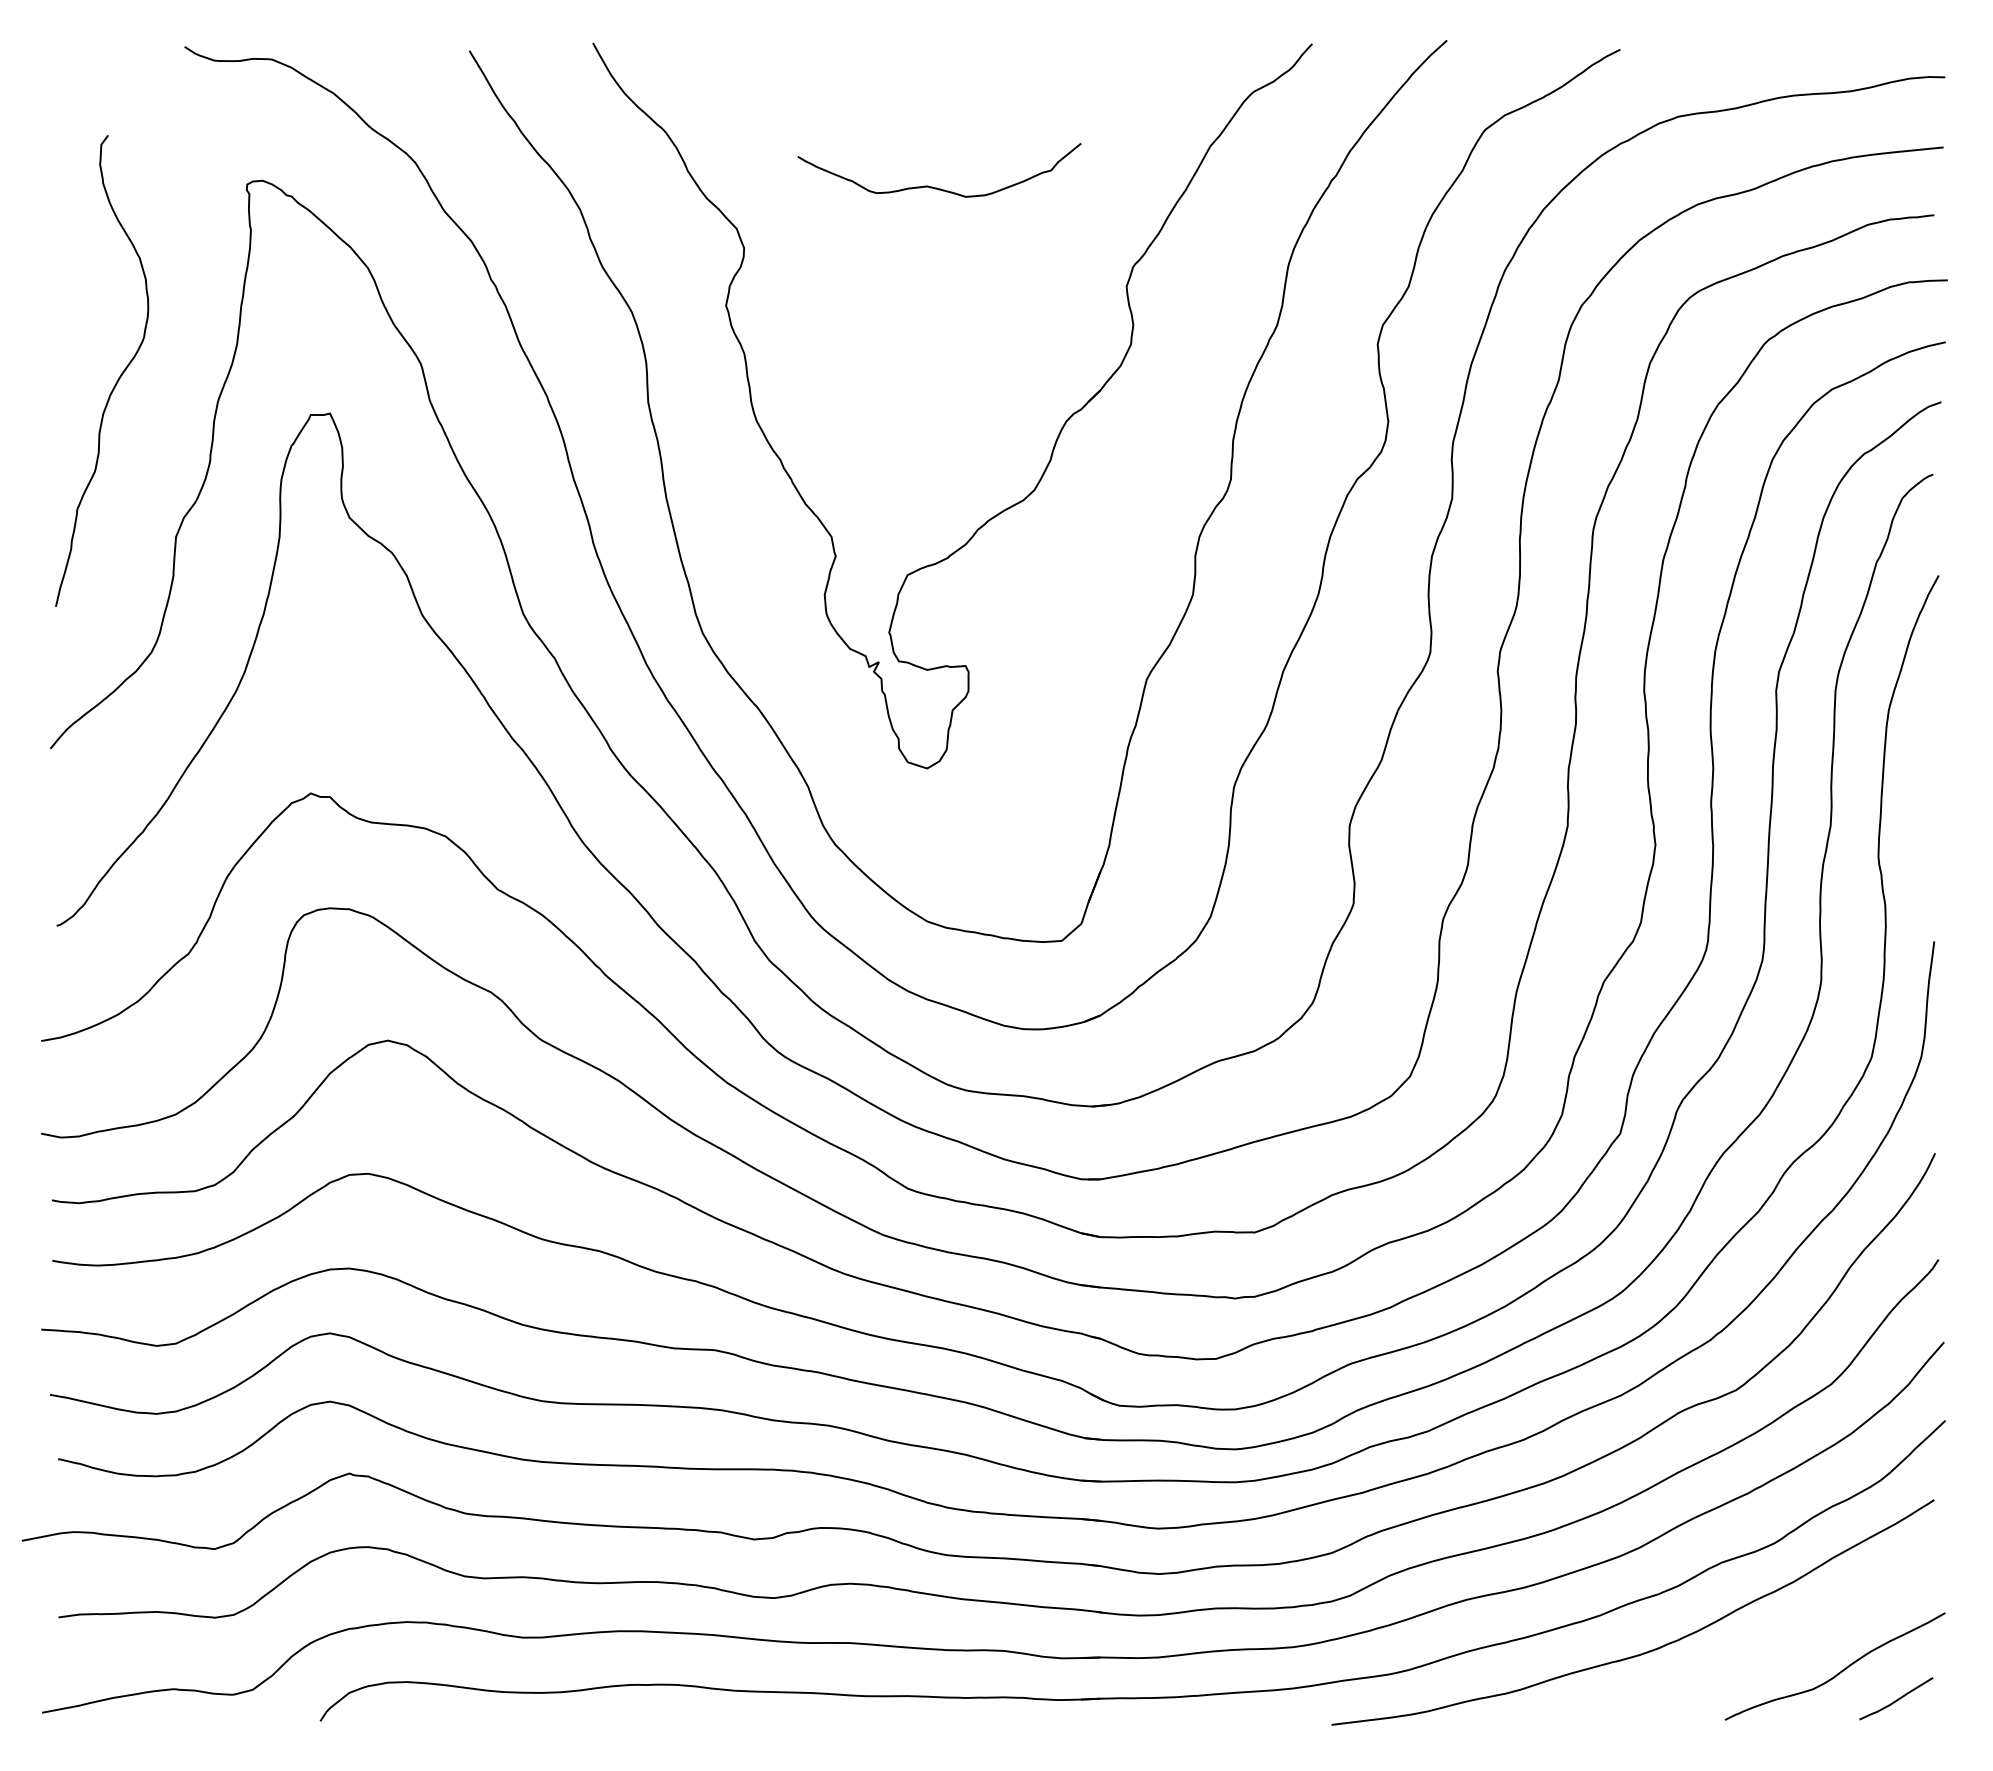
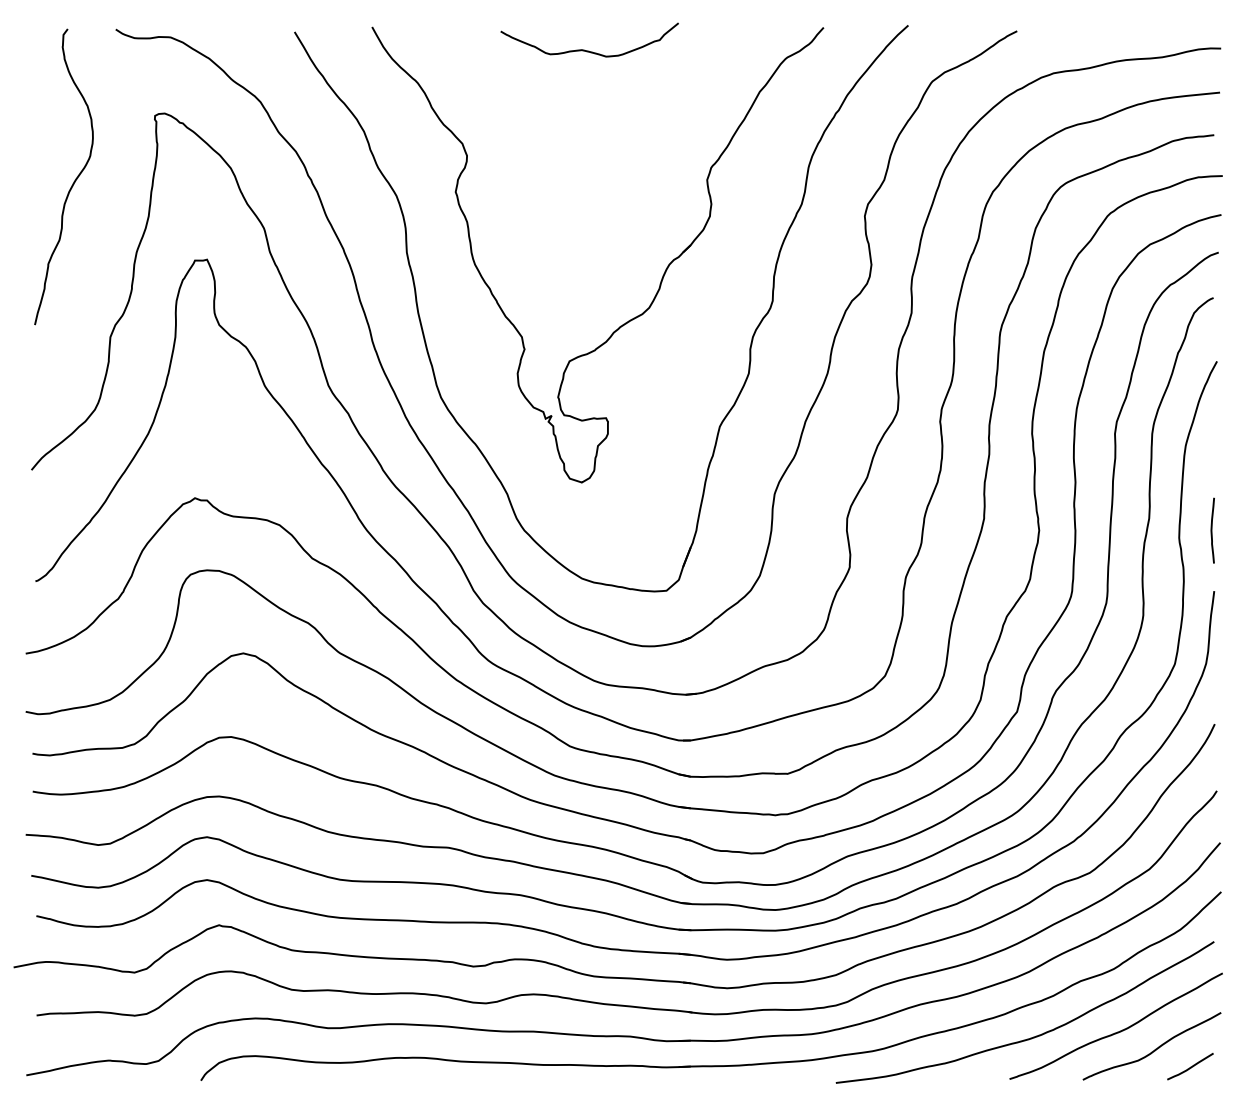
curve: (937, 187) -> (588, 50), moved
curve: (117, 378) -> (73, 181), moved
curve: (1931, 844) -> (1212, 530), added
curve: (1780, 1642) -> (1117, 1031), added

